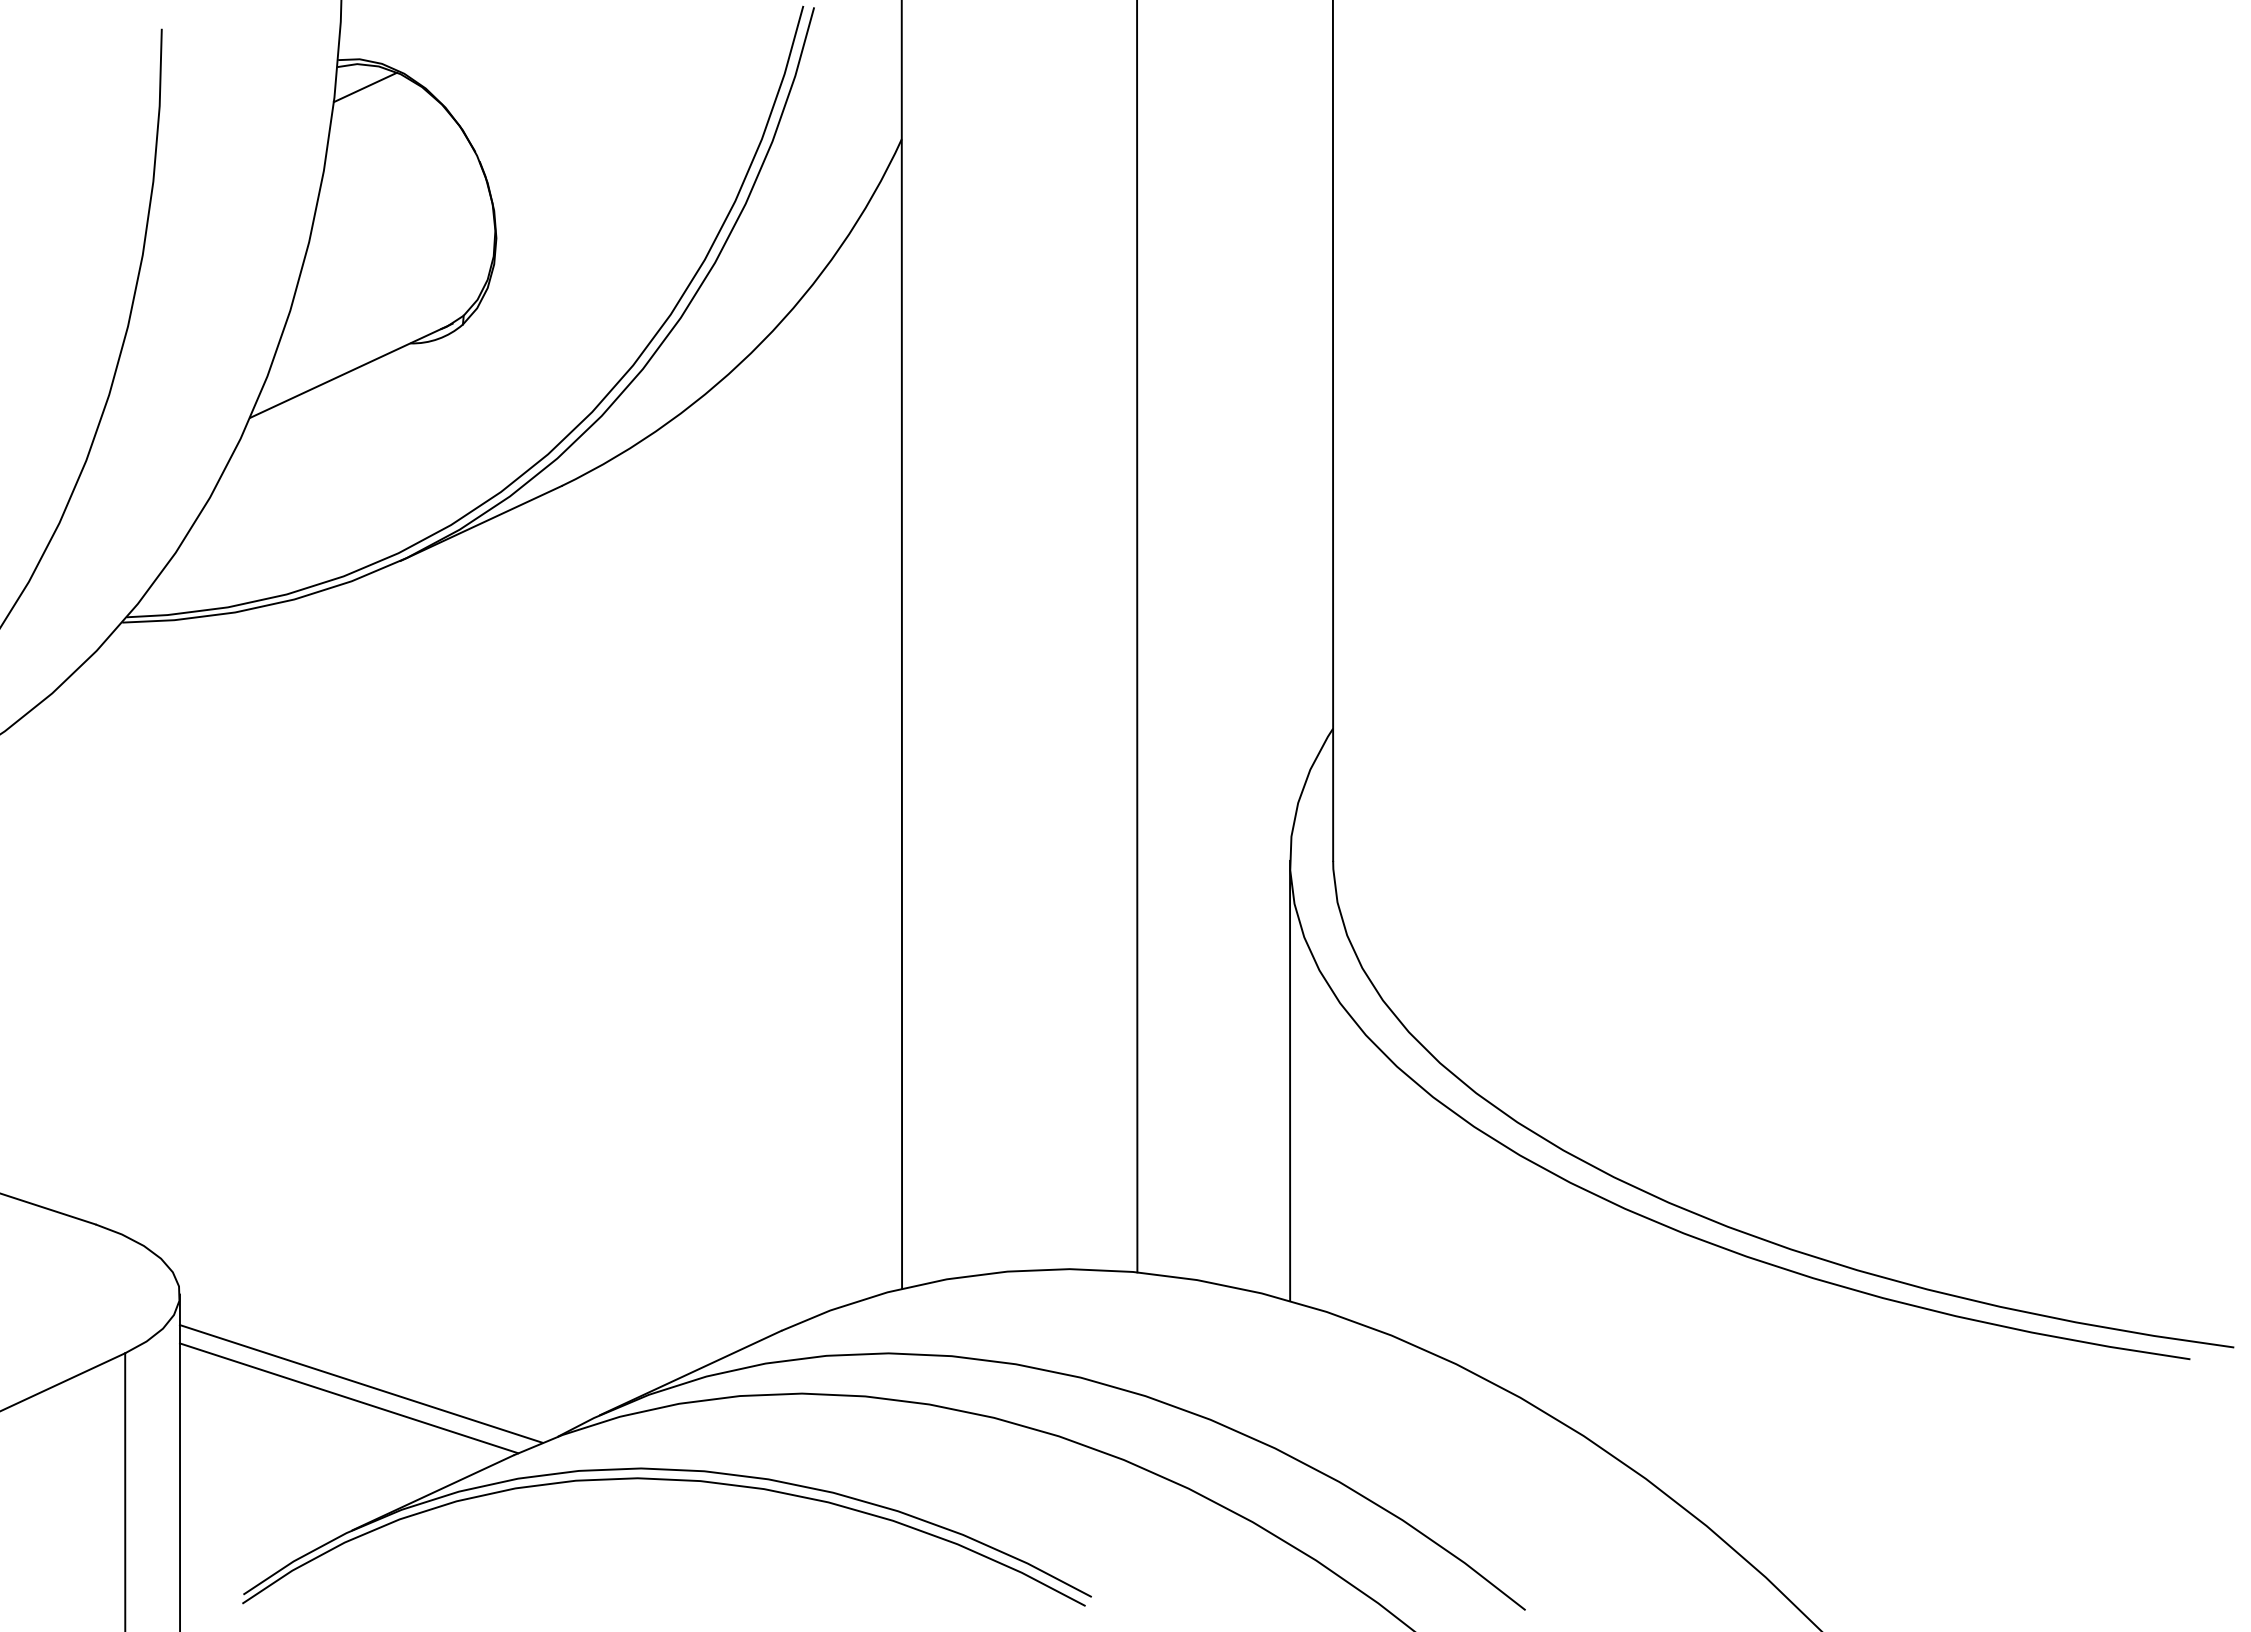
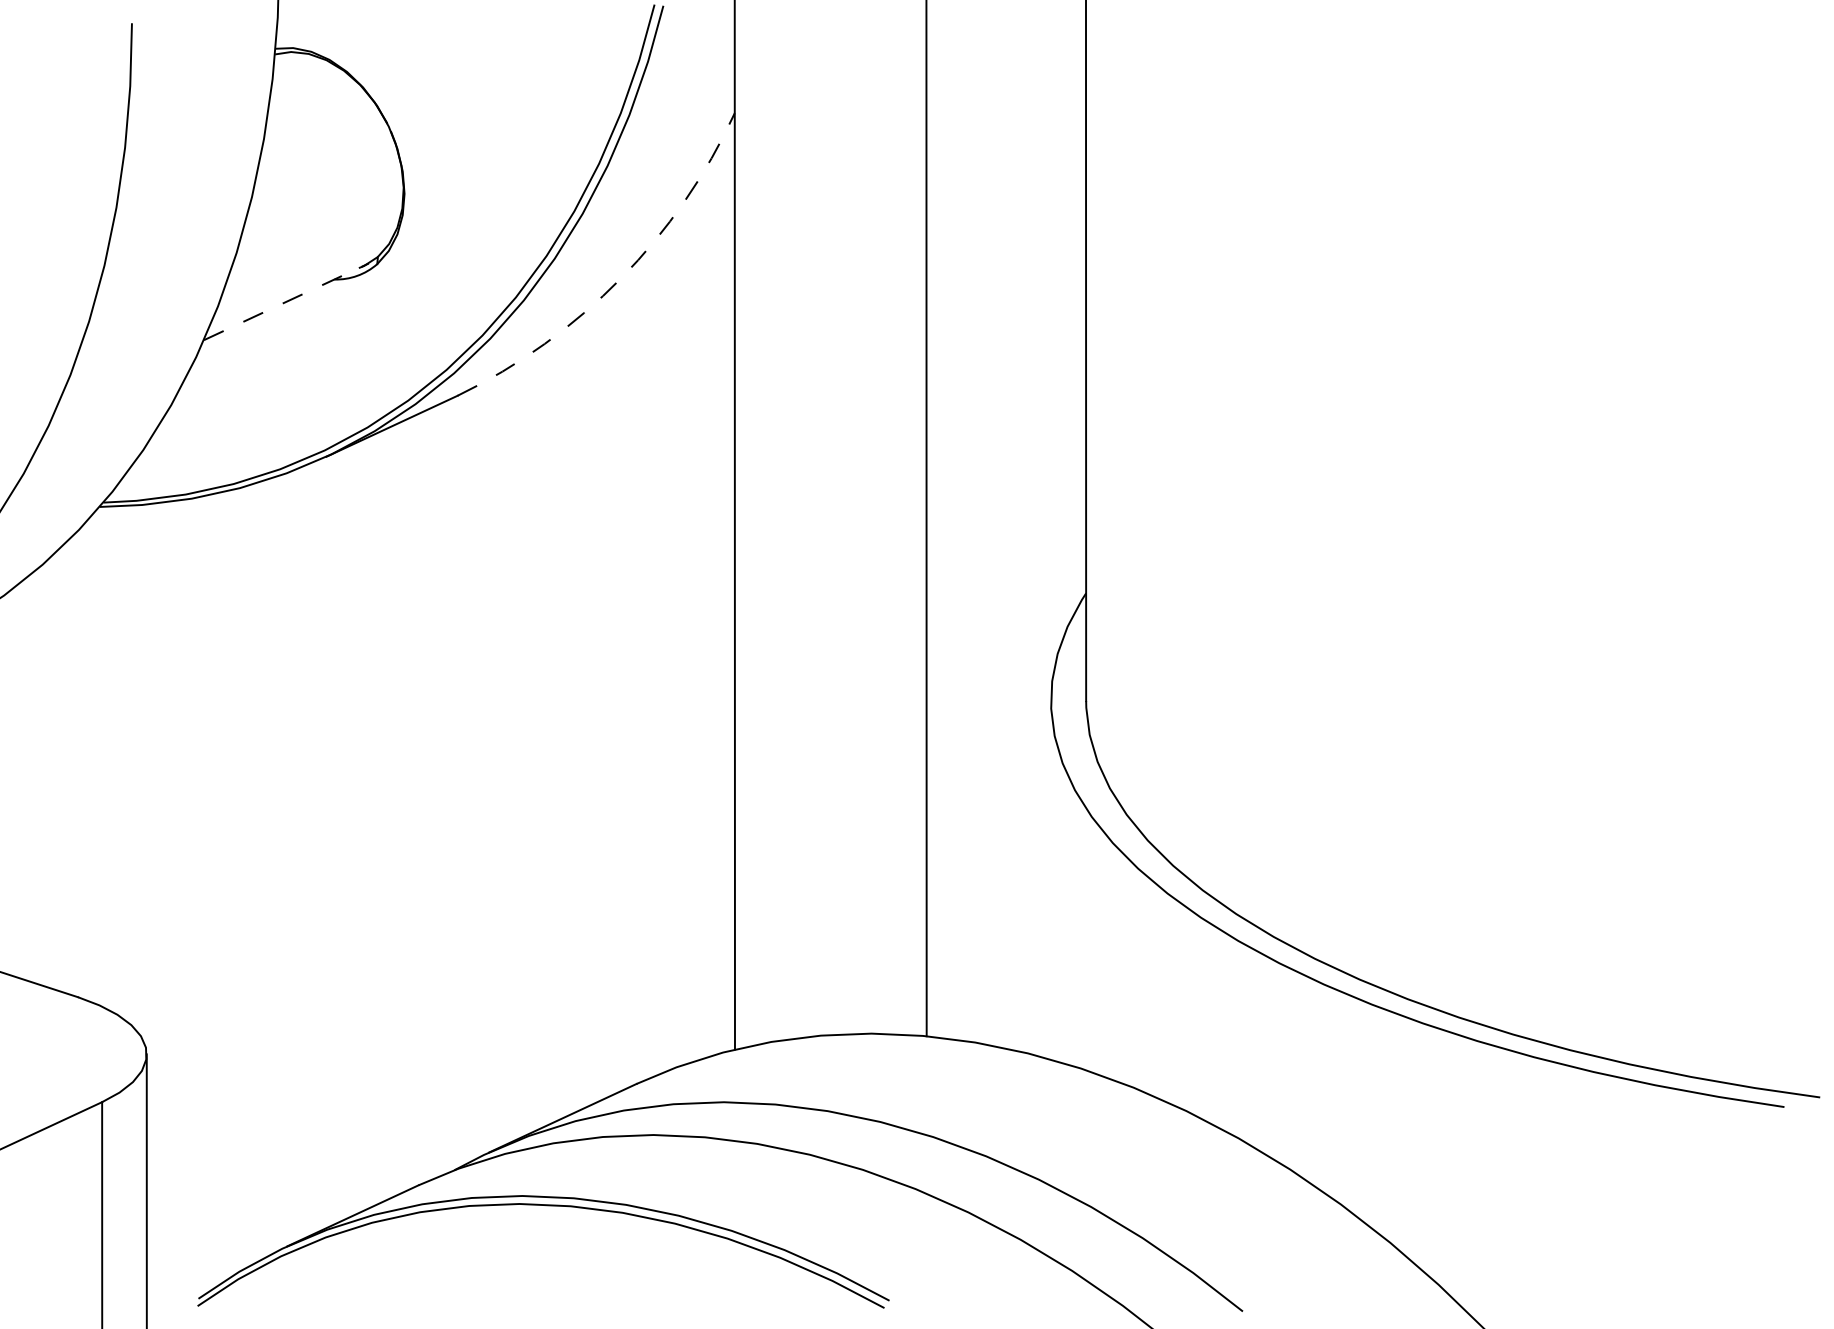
line: (365, 87) -> (297, 71), removed
arc: (762, 342) -> (621, 278), solid -> dashed
line: (351, 370) -> (286, 301), solid -> dashed
line: (1290, 1080) -> (1051, 879), removed
line: (360, 1383) -> (293, 1126), removed
line: (348, 1398) -> (284, 1139), removed

